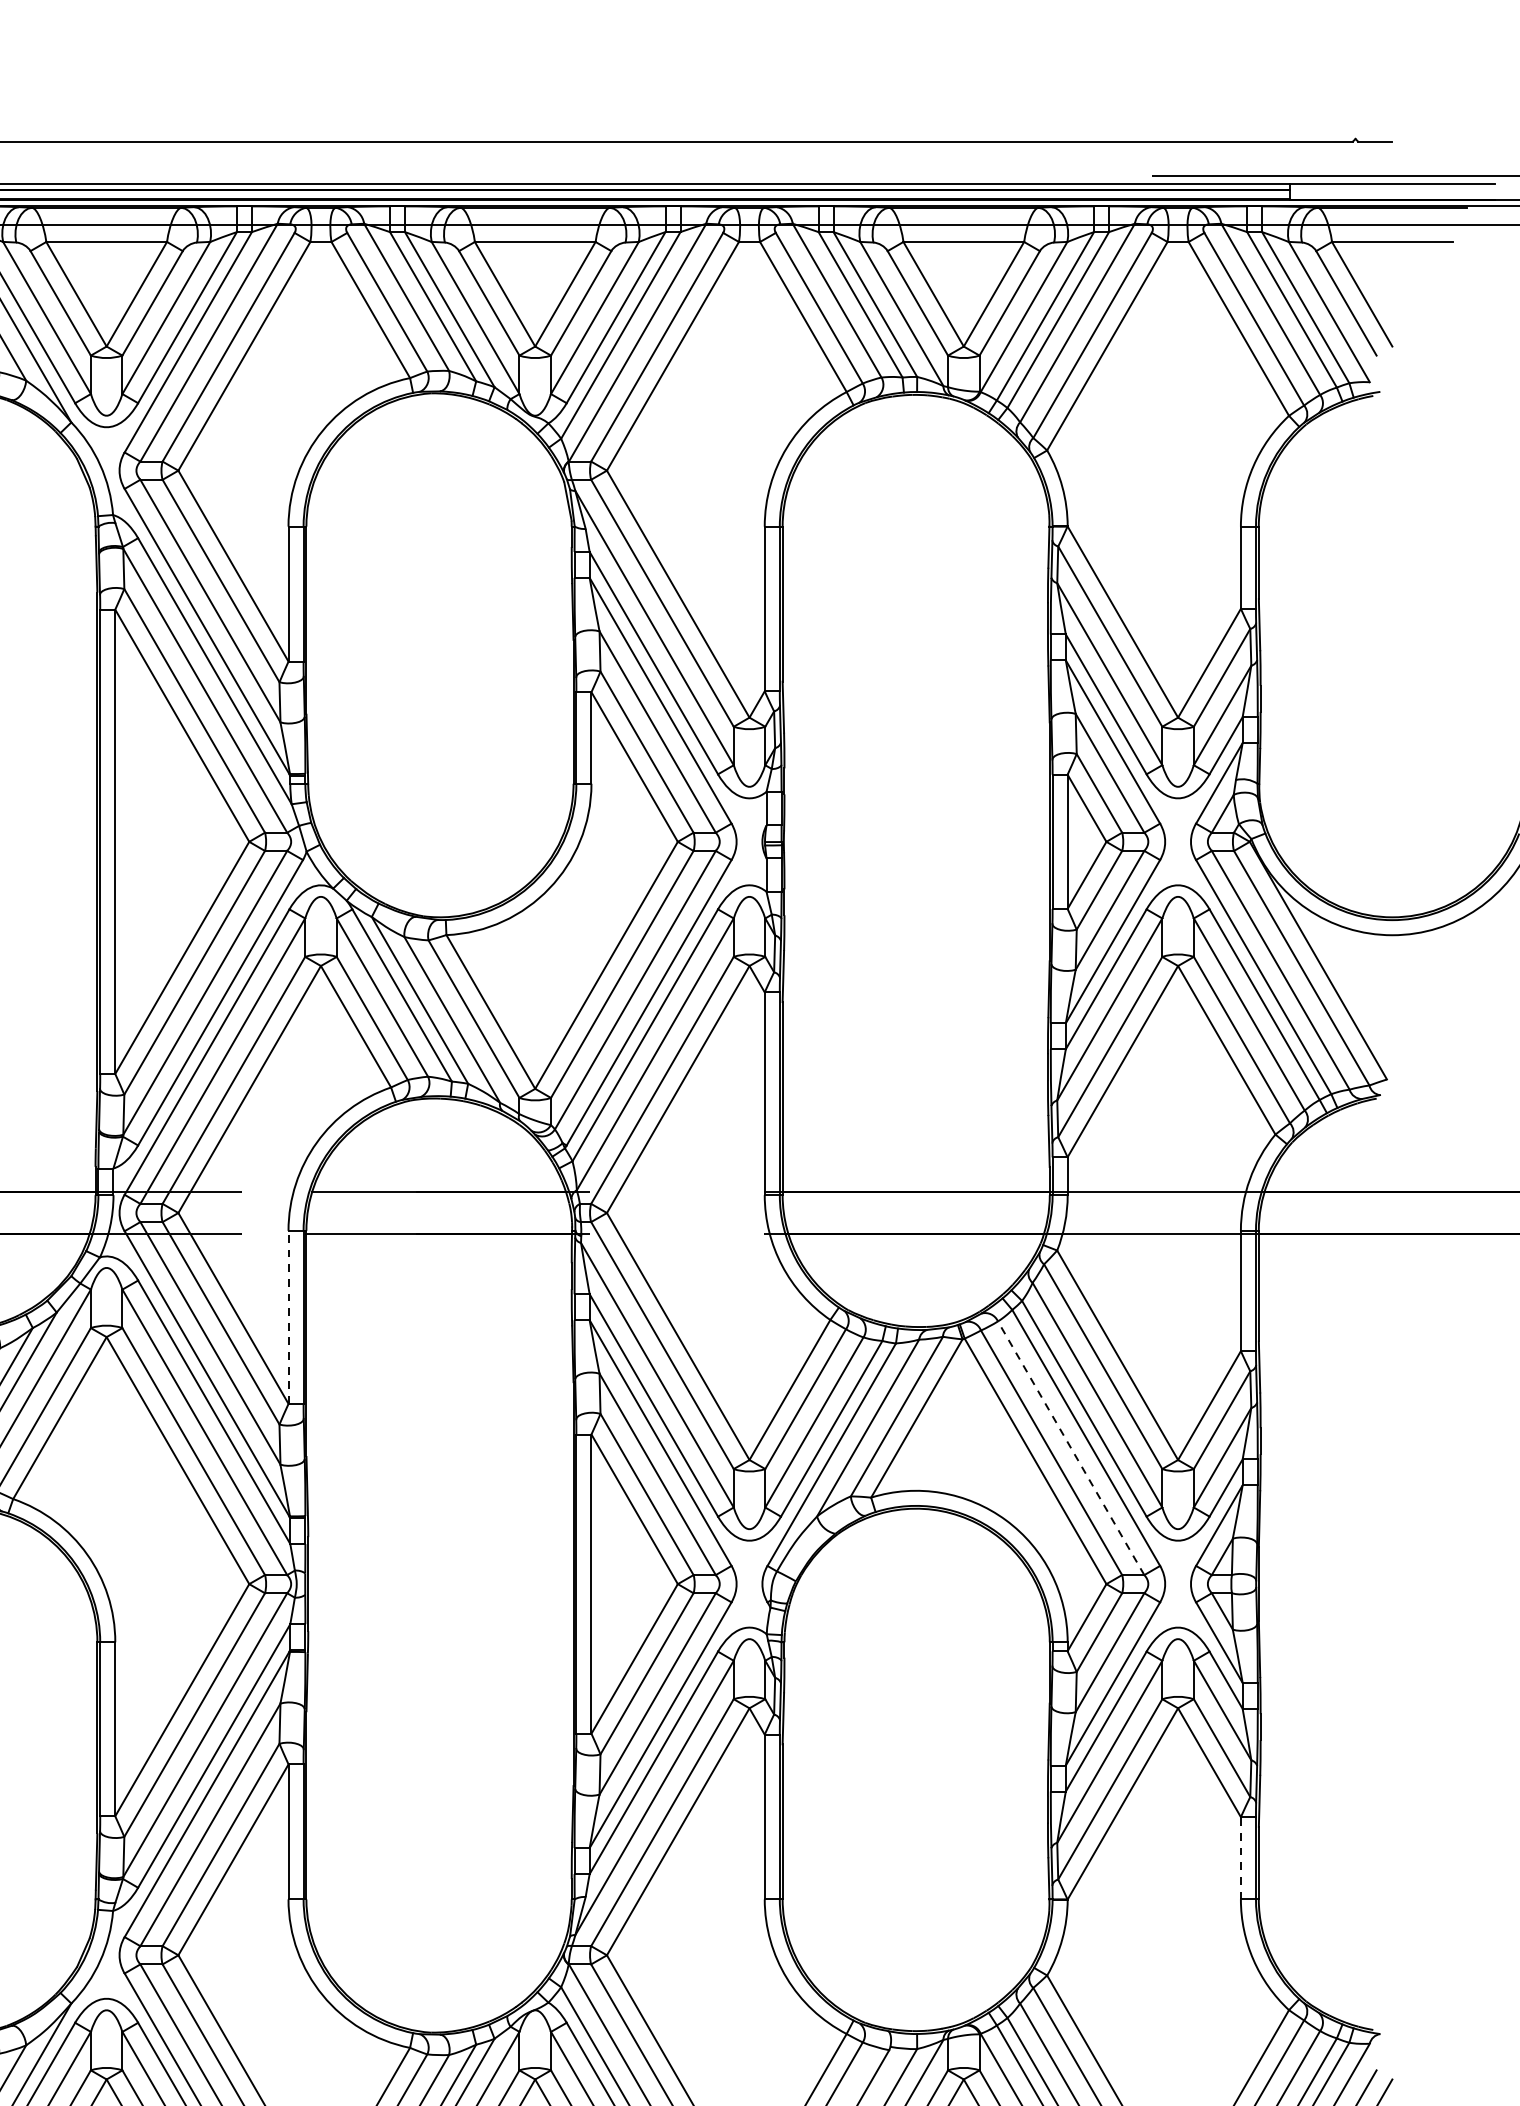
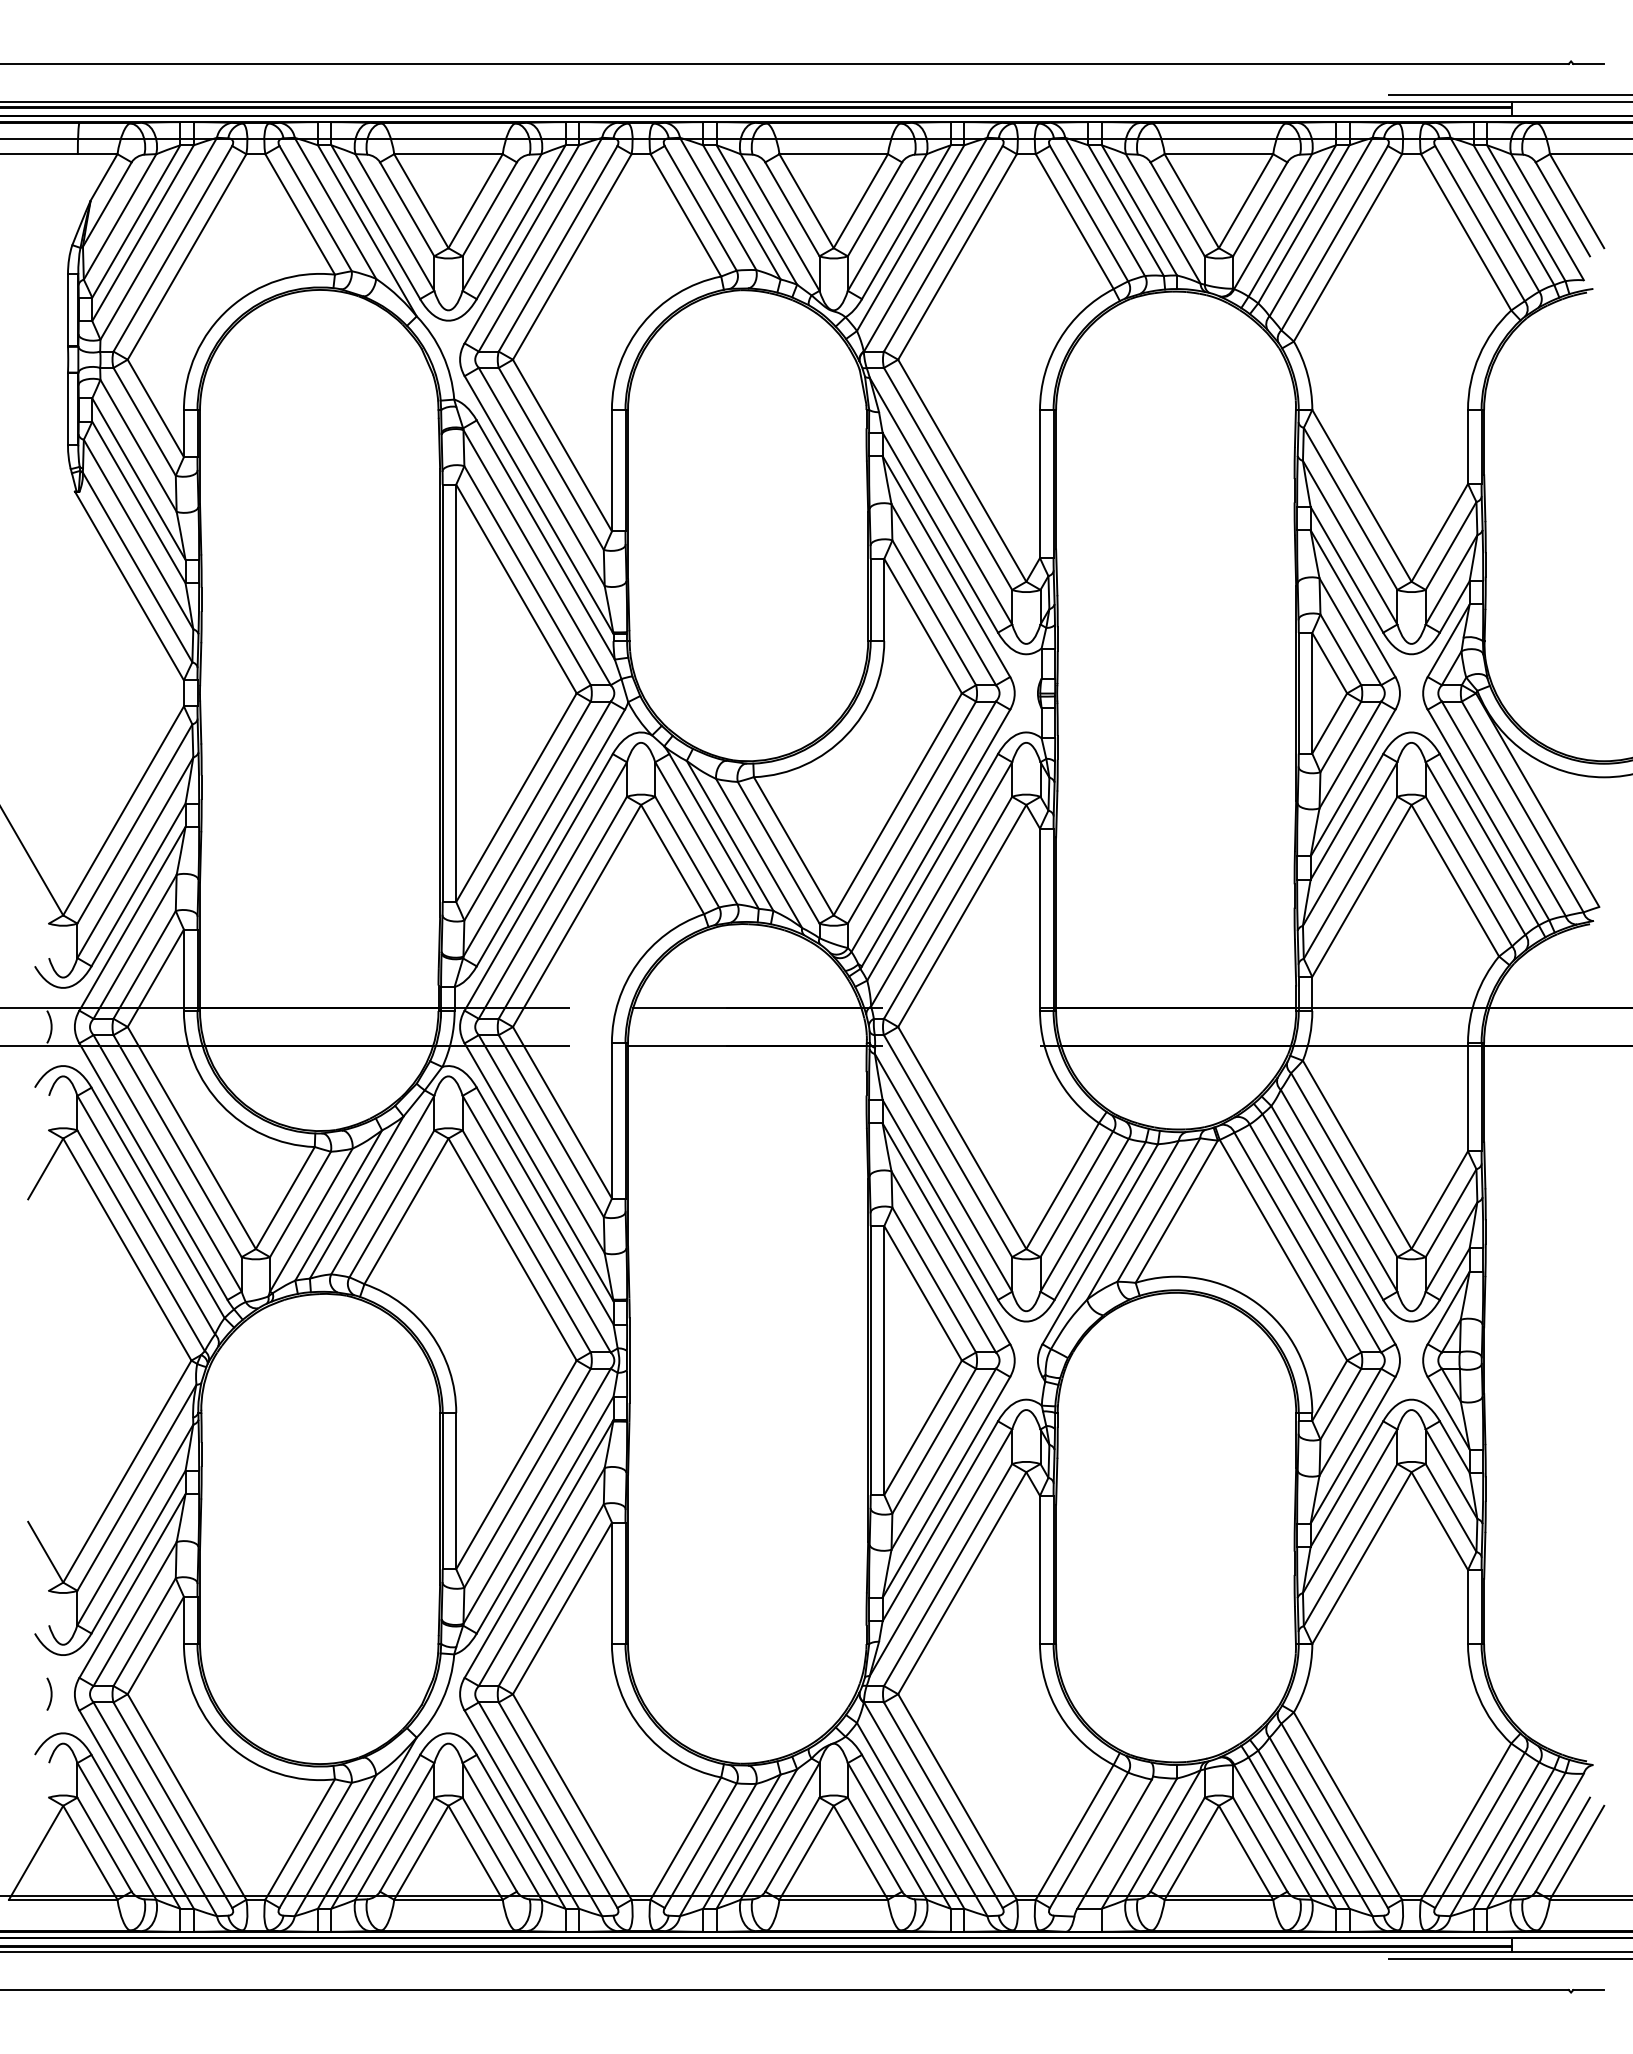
line: (288, 1317) -> (611, 1120), dashed -> solid
line: (1071, 1448) -> (1315, 1238), dashed -> solid
line: (1241, 1858) -> (1468, 1607), dashed -> solid

